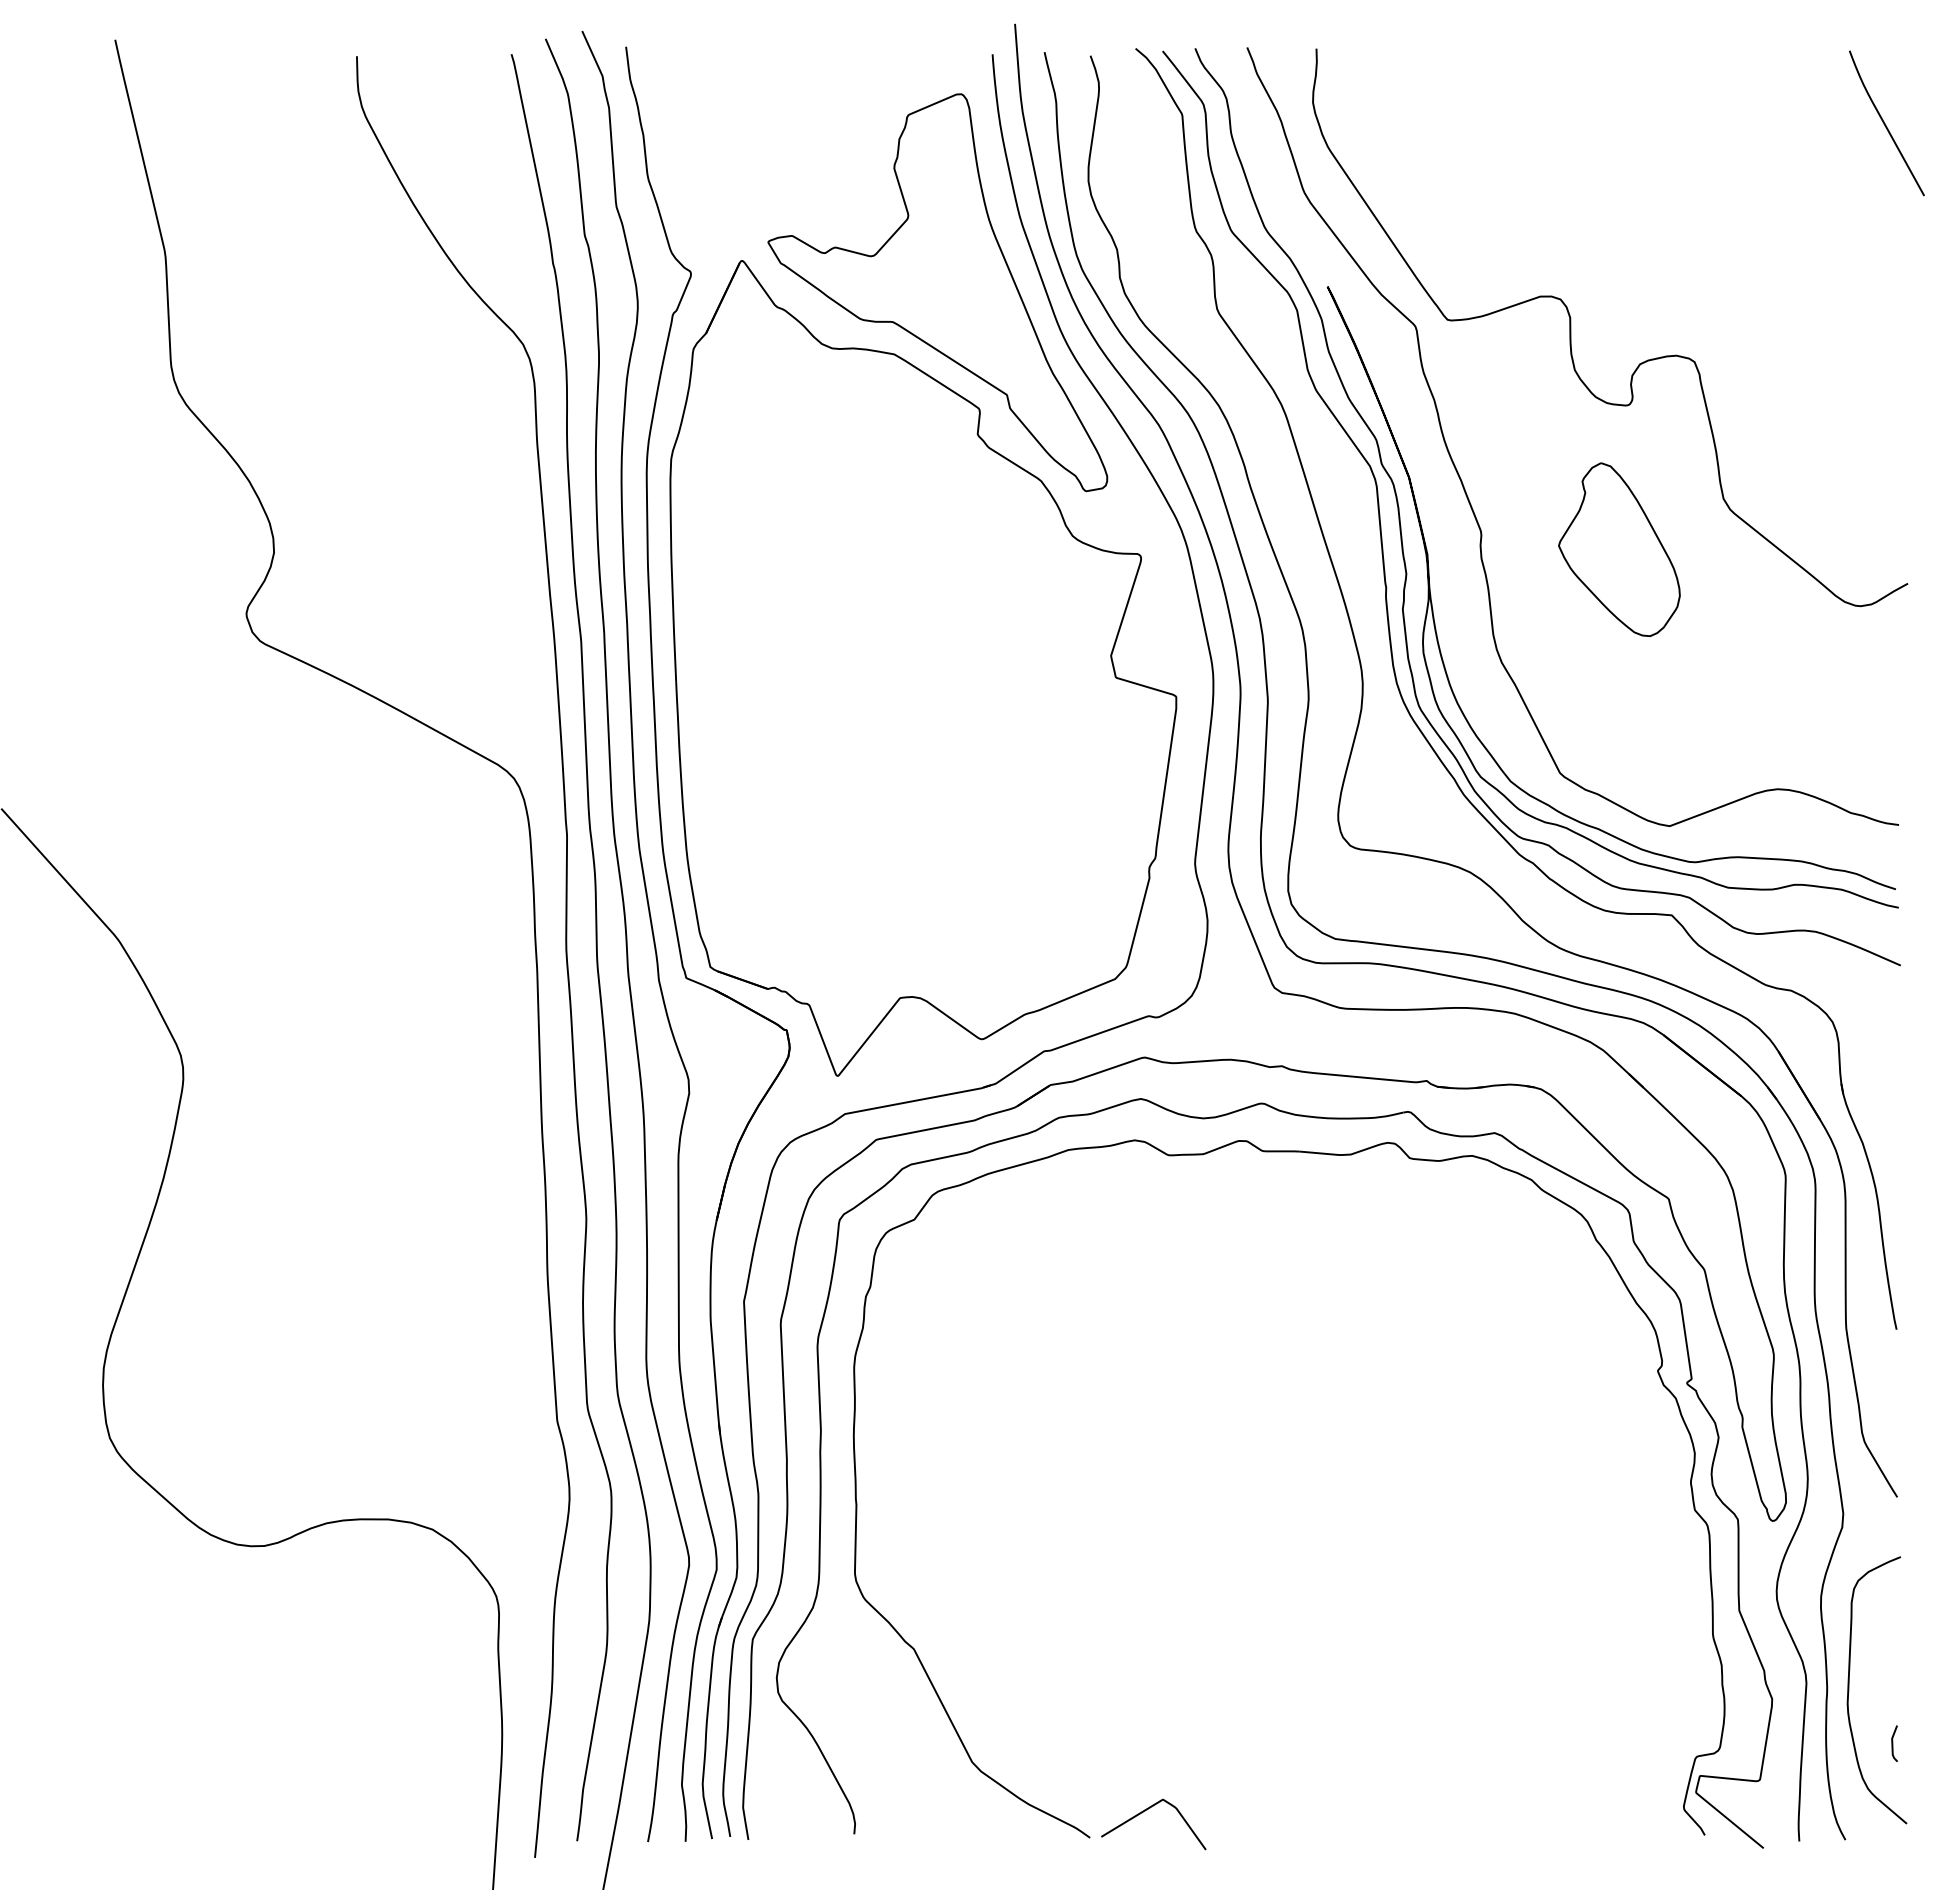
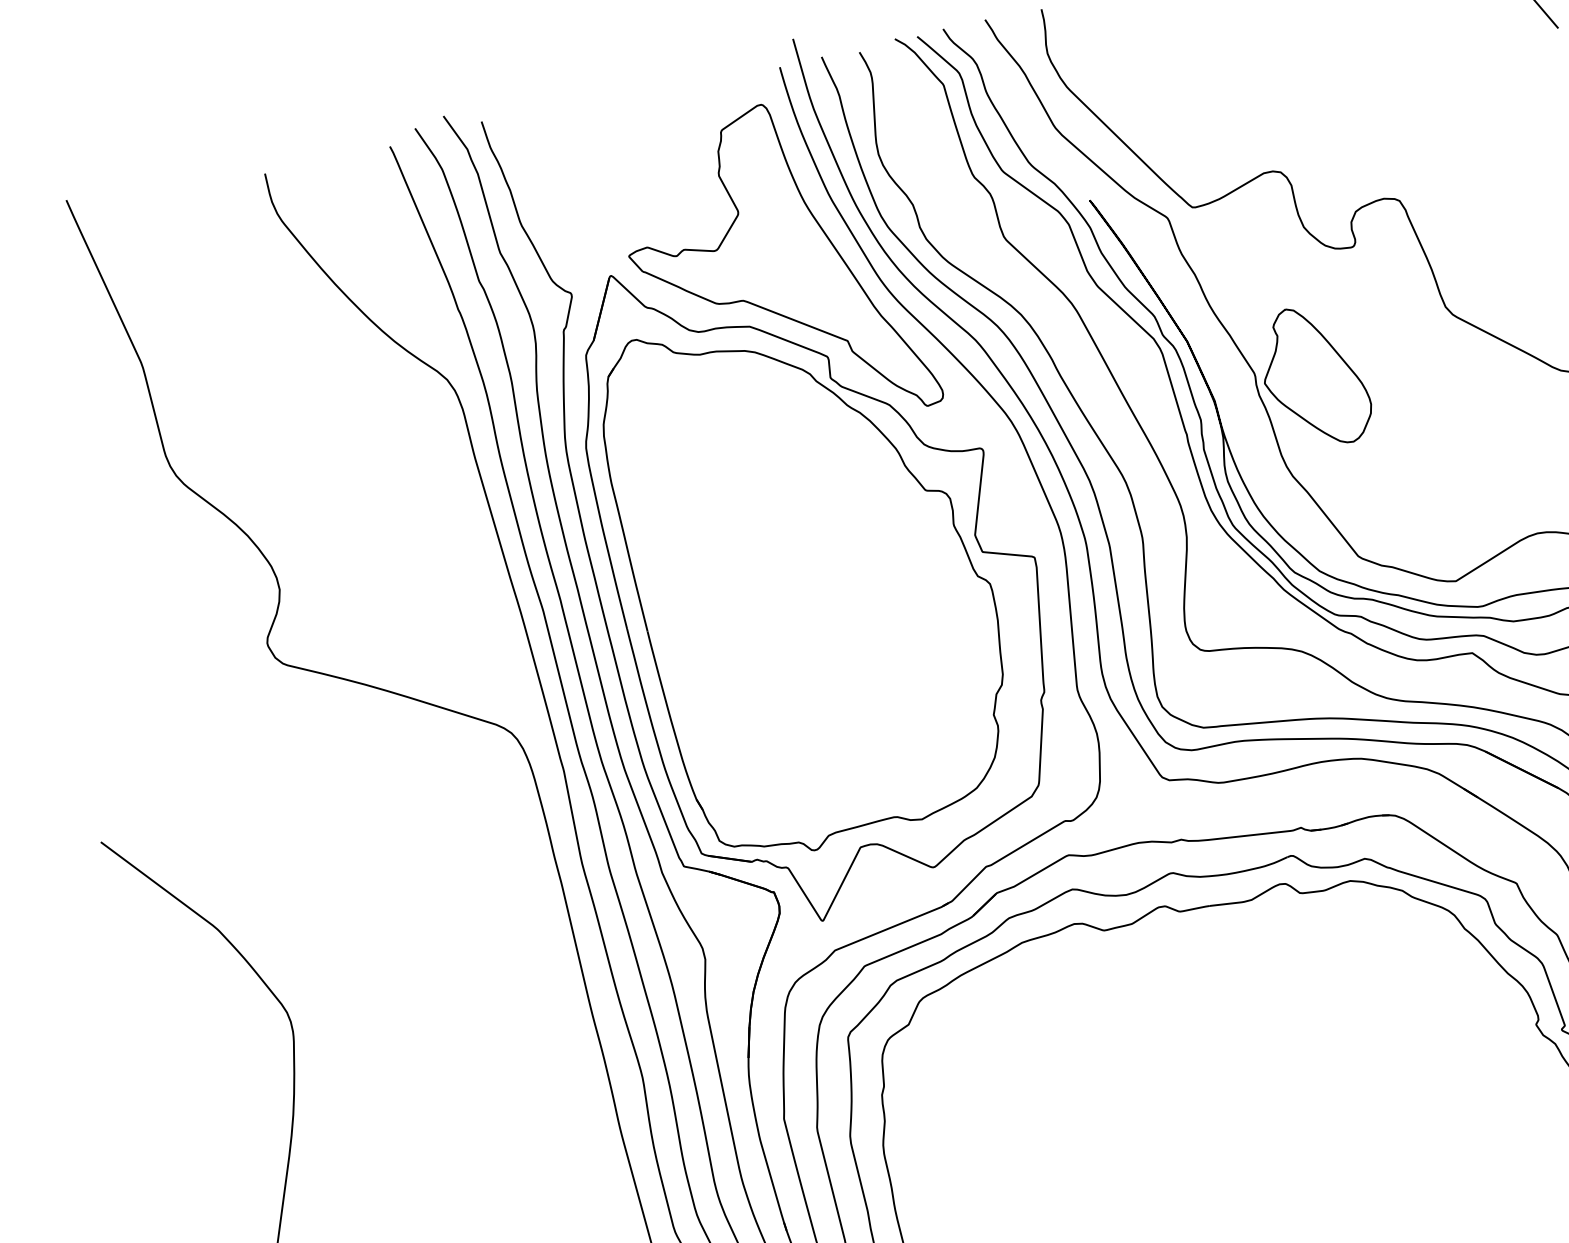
part: (1619, 549) -> (1314, 376), moved
part: (904, 666) -> (809, 577), added

